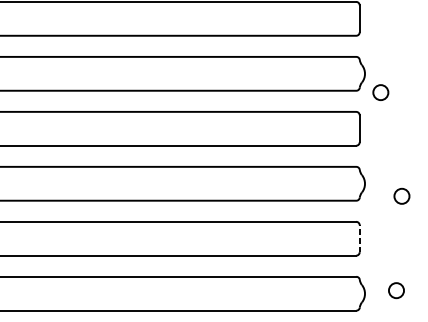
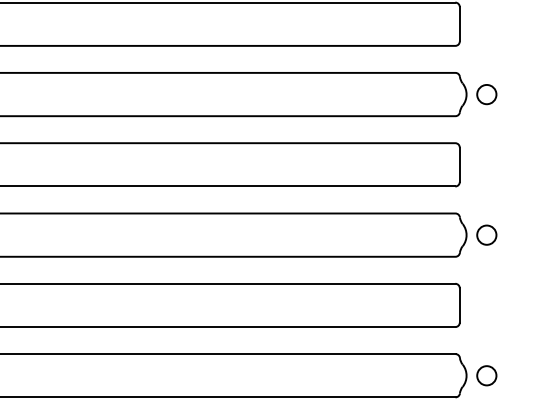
circle: (380, 92) -> (486, 94), moved
circle: (401, 195) -> (486, 234), moved
line: (359, 238) -> (459, 304), dashed -> solid
circle: (396, 290) -> (486, 375), moved

